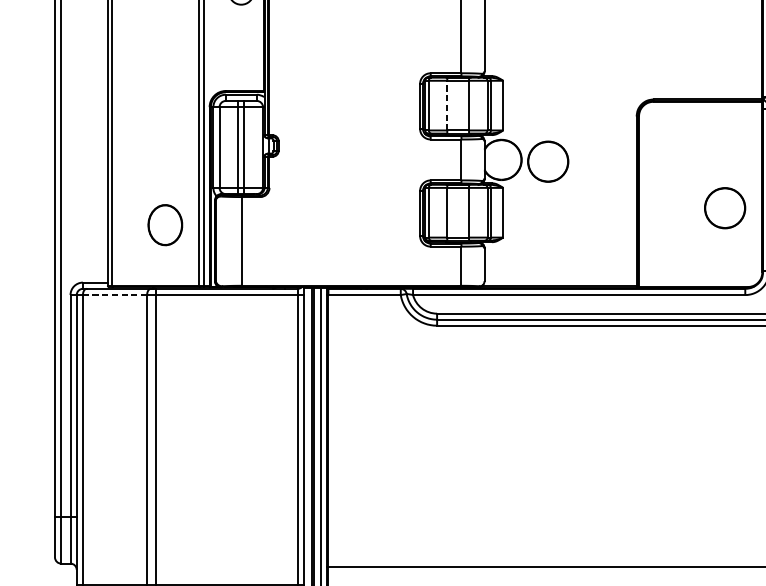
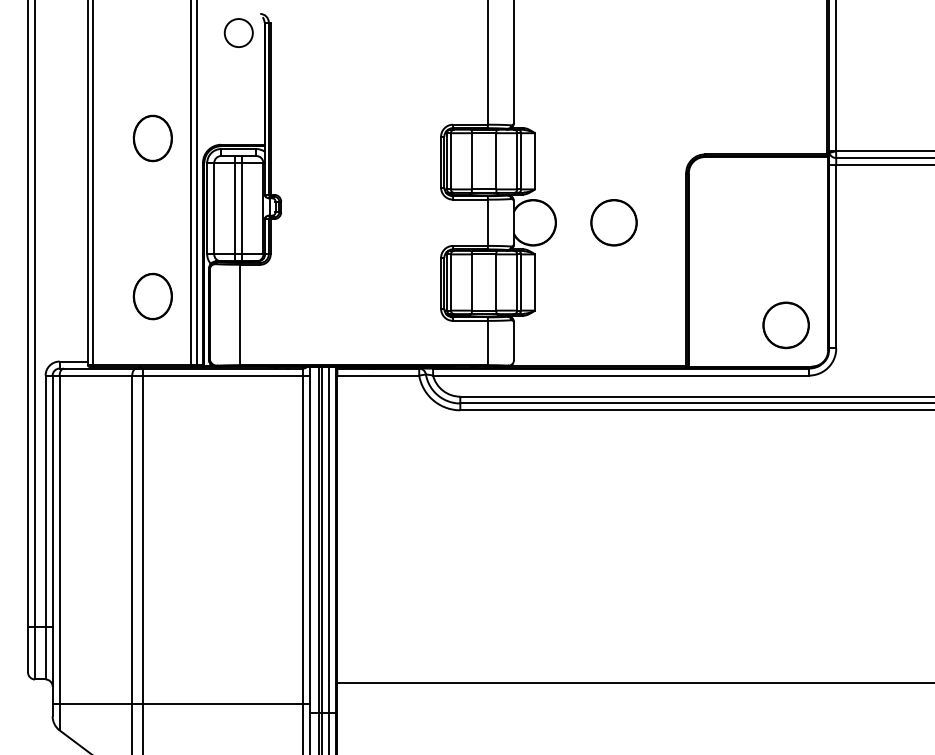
part: (165, 85) -> (152, 138), added
line: (446, 104) -> (471, 160), dashed -> solid
circle: (547, 161) -> (613, 222), moved
part: (724, 208) -> (785, 325), moved
line: (114, 294) -> (95, 375), dashed -> solid

